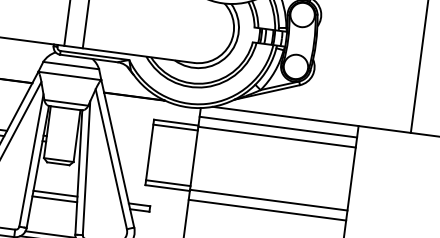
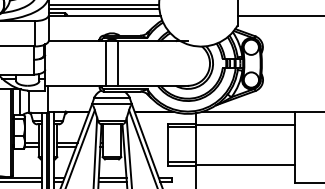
line: (278, 126) -> (245, 118), removed
line: (267, 210) -> (245, 171), removed

